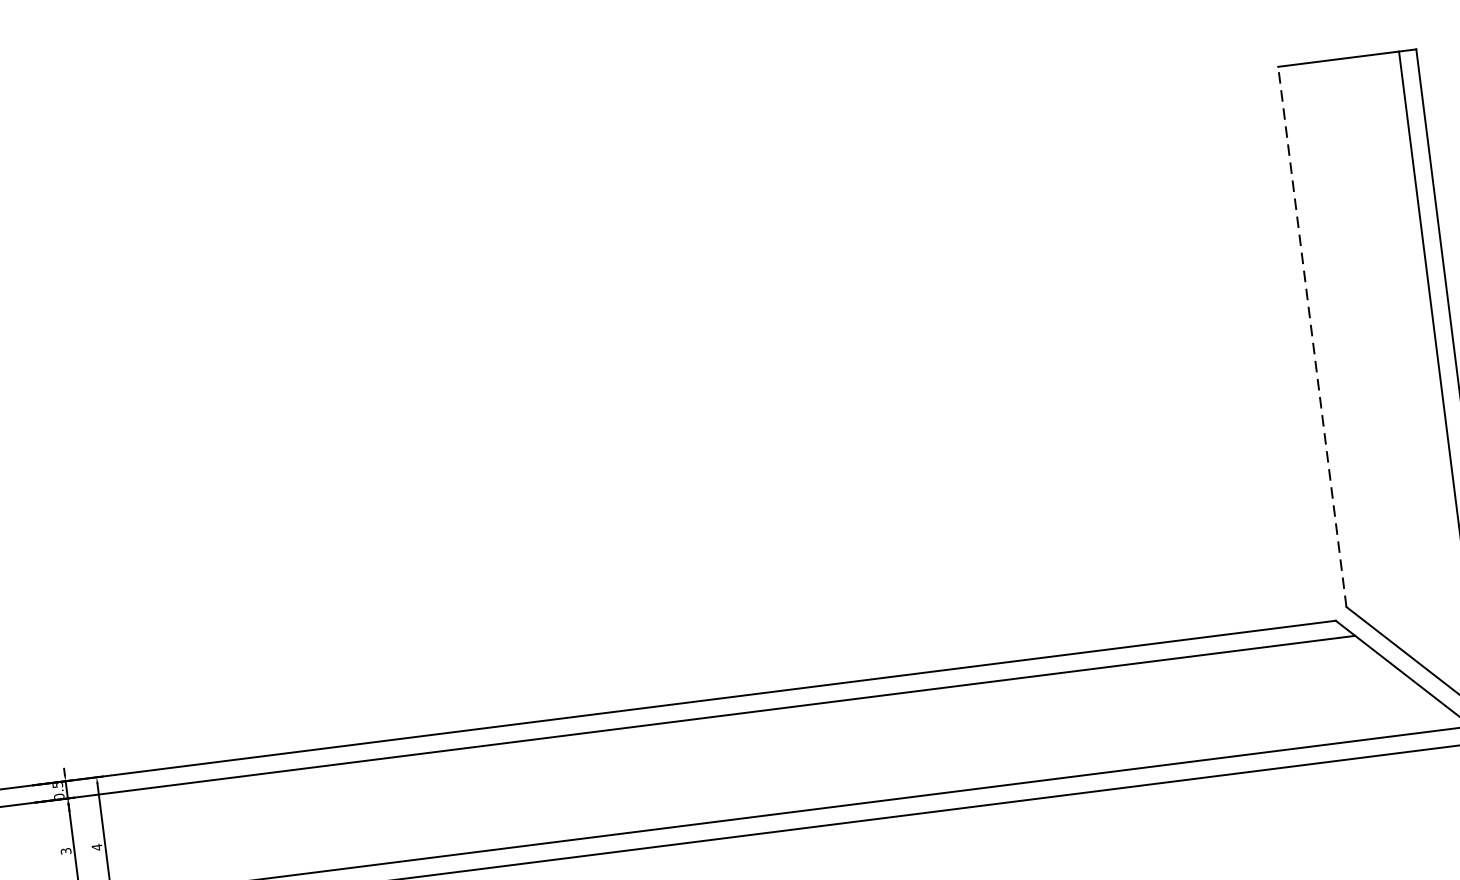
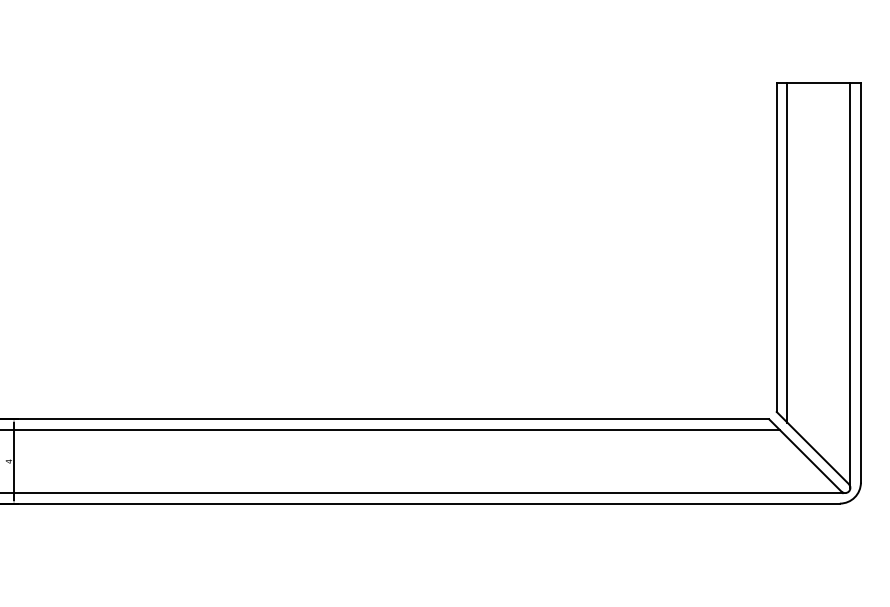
line: (1311, 337) -> (776, 247), dashed -> solid
line: (1331, 343) -> (787, 252), added

